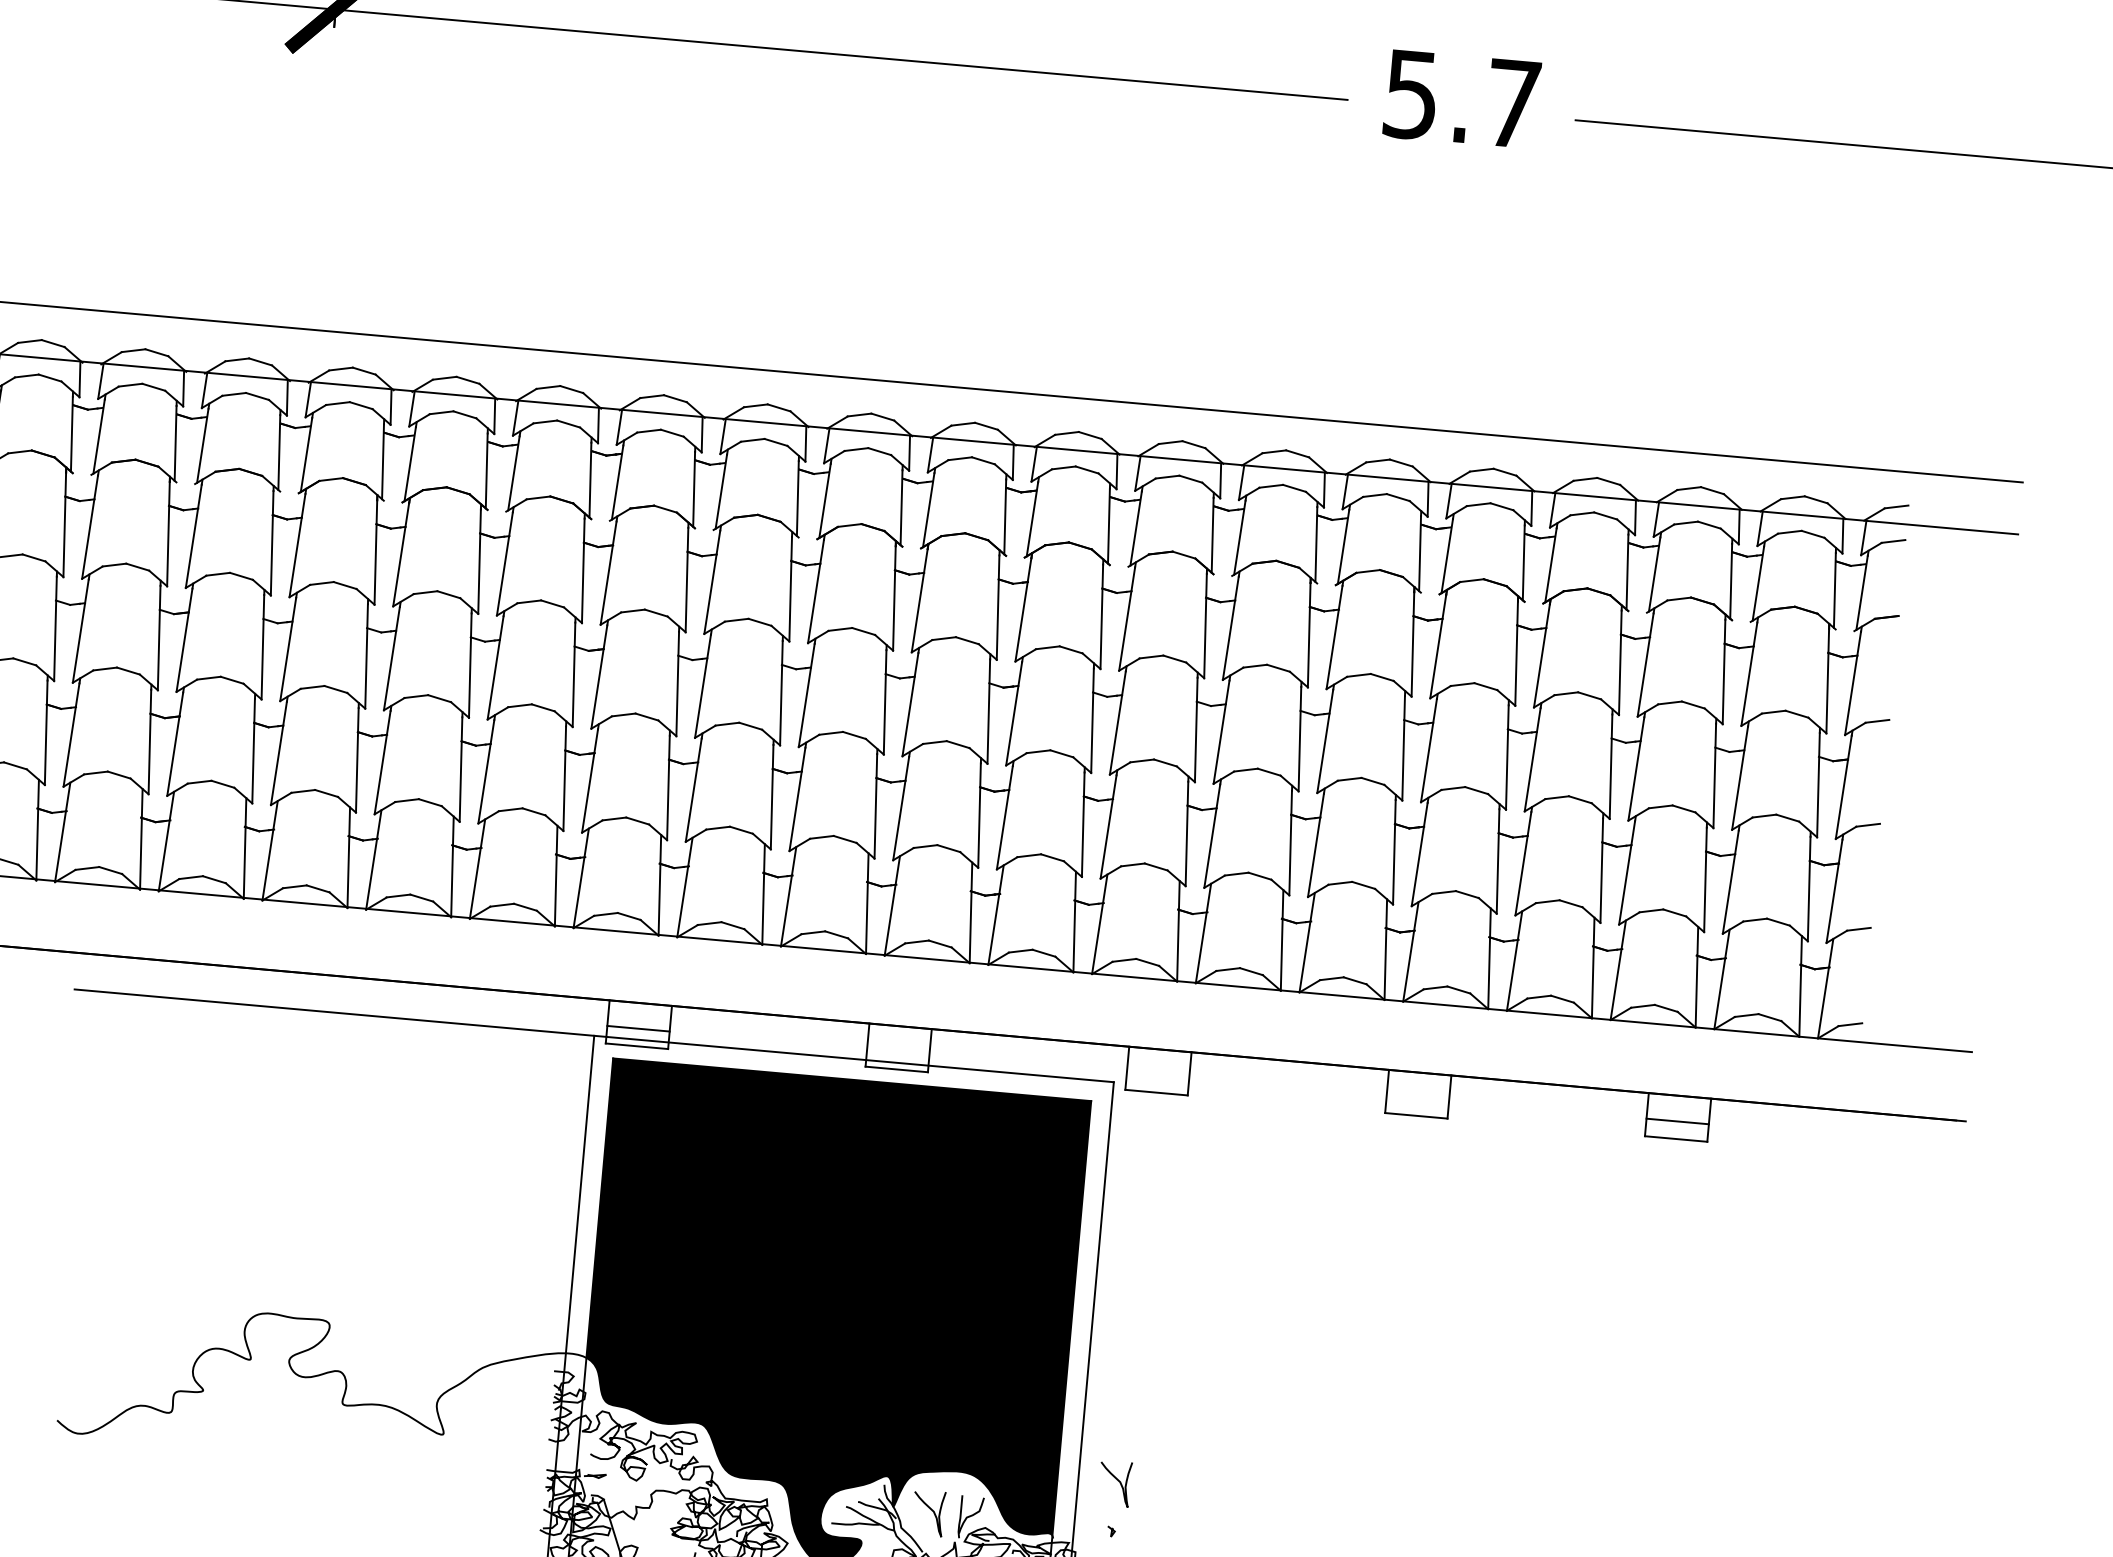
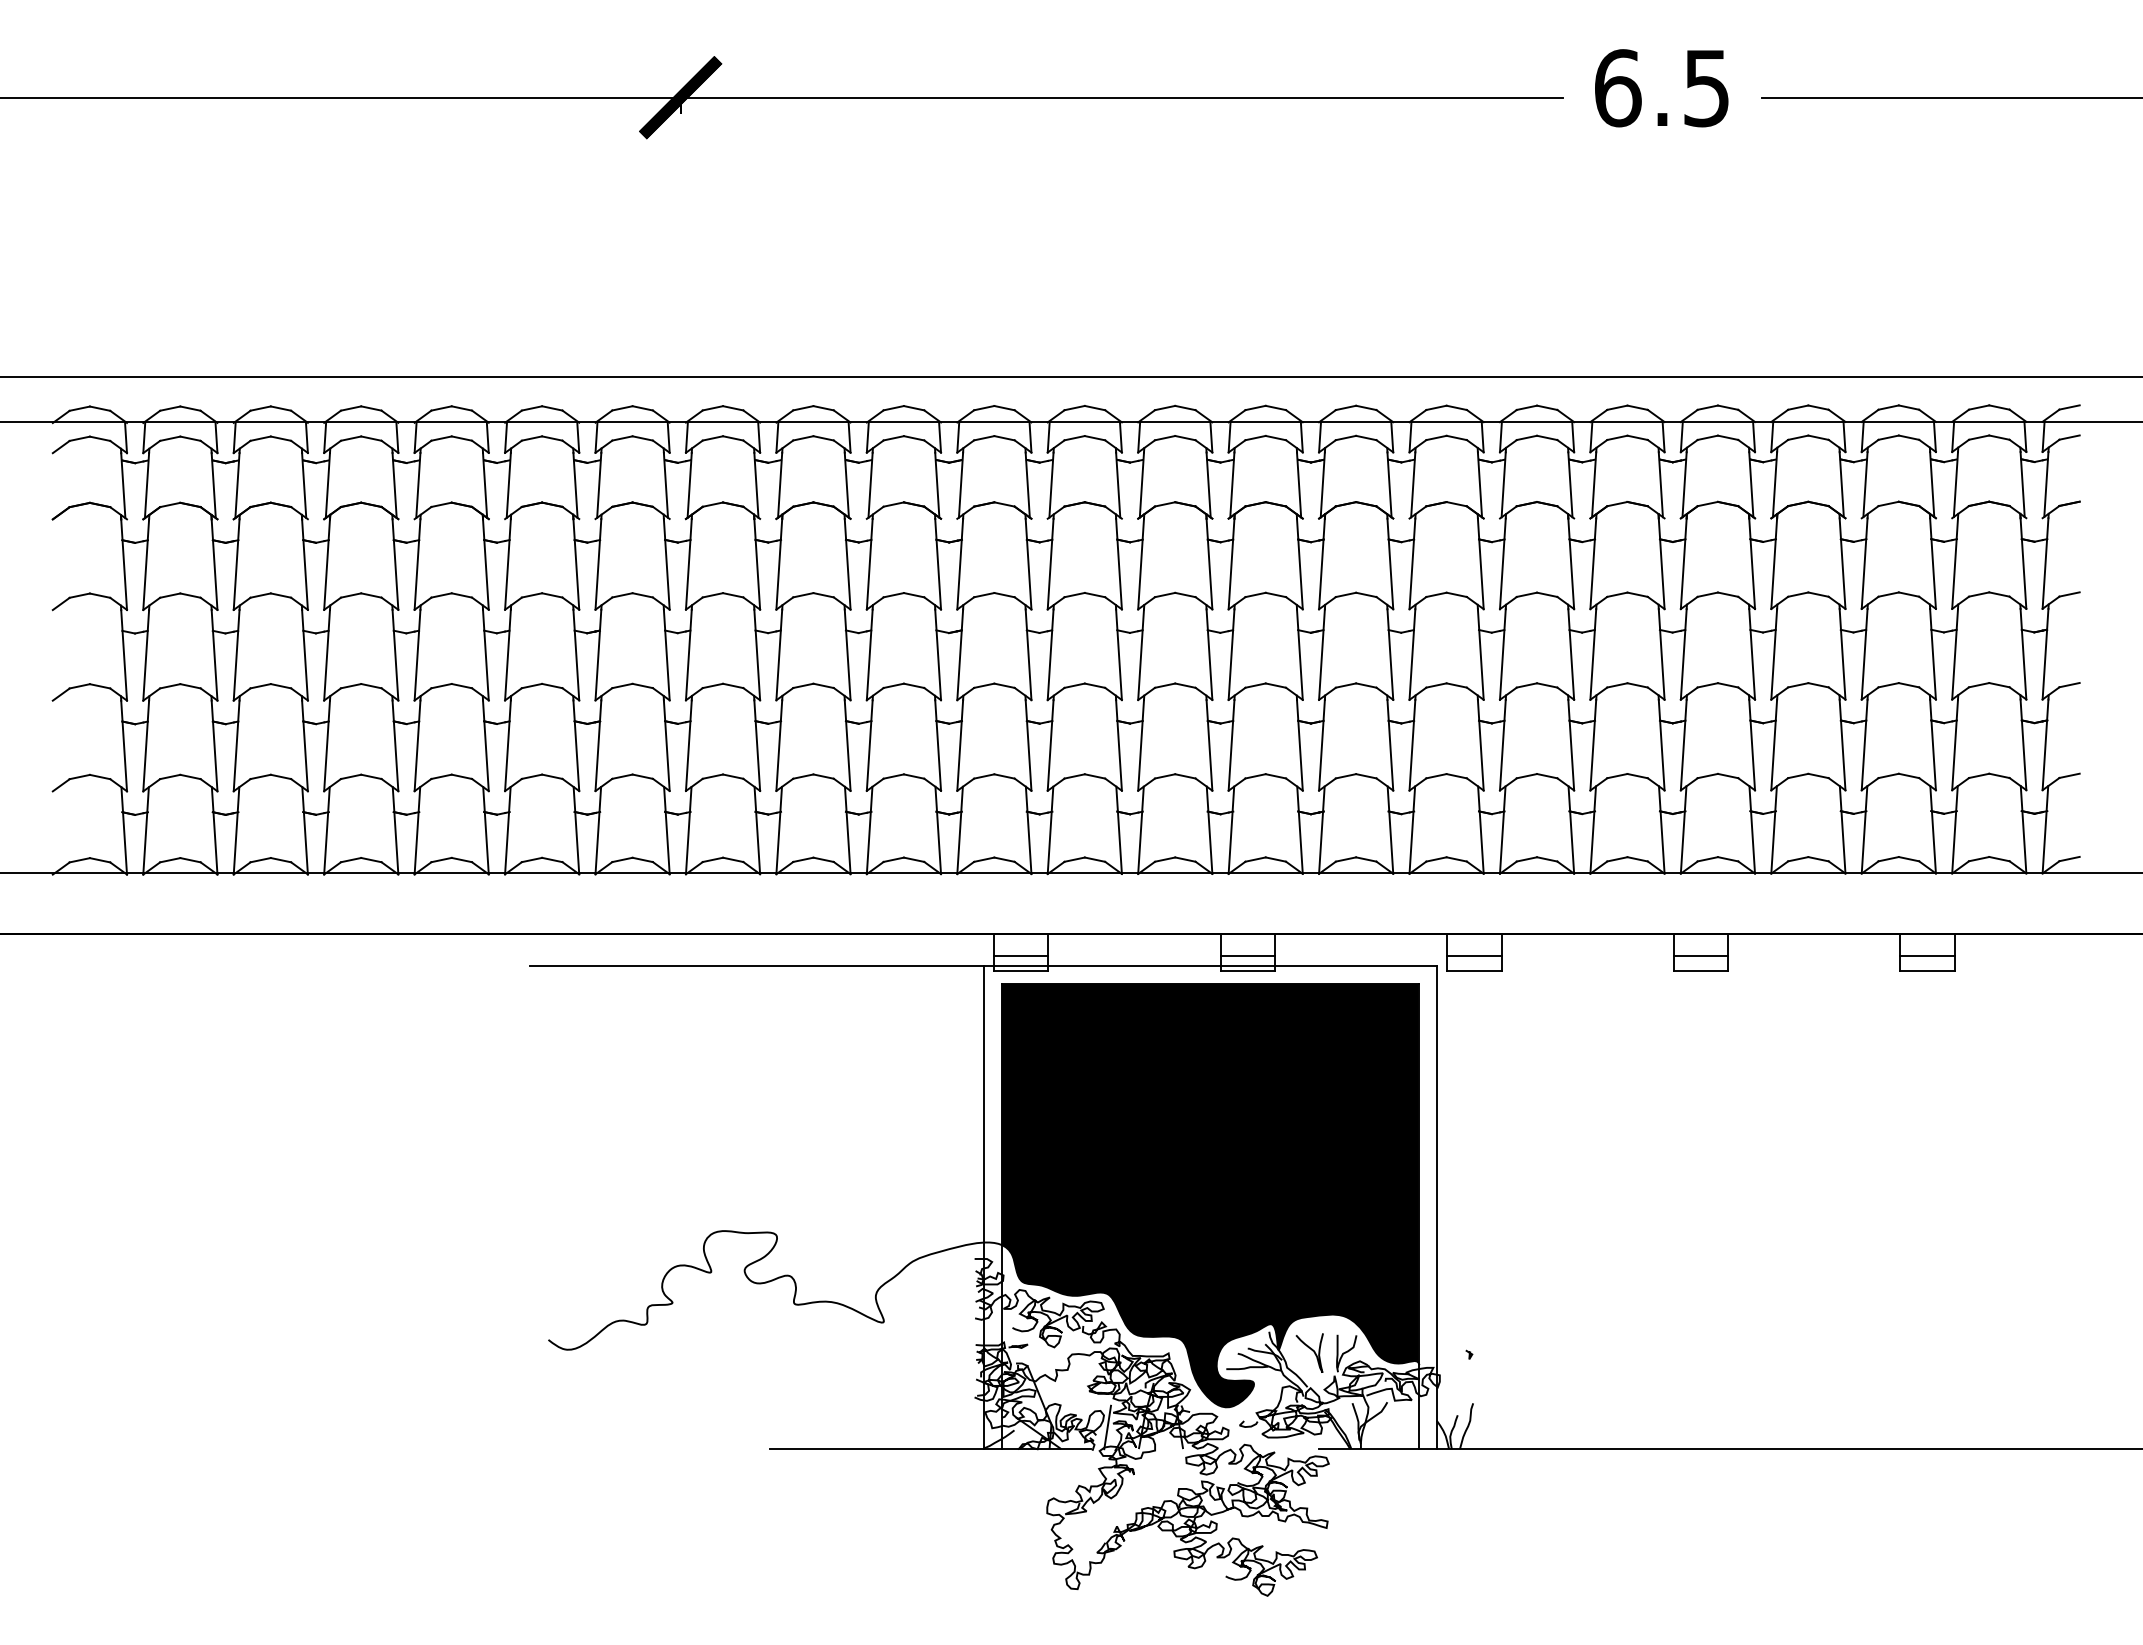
text: (1461, 99) -> (1661, 88), 5.7 -> 6.5
line: (897, 1052) -> (1247, 956), added
line: (1158, 1075) -> (1474, 956), added
line: (1417, 1098) -> (1700, 956), added
curve: (1117, 1480) -> (1470, 1310), removed

